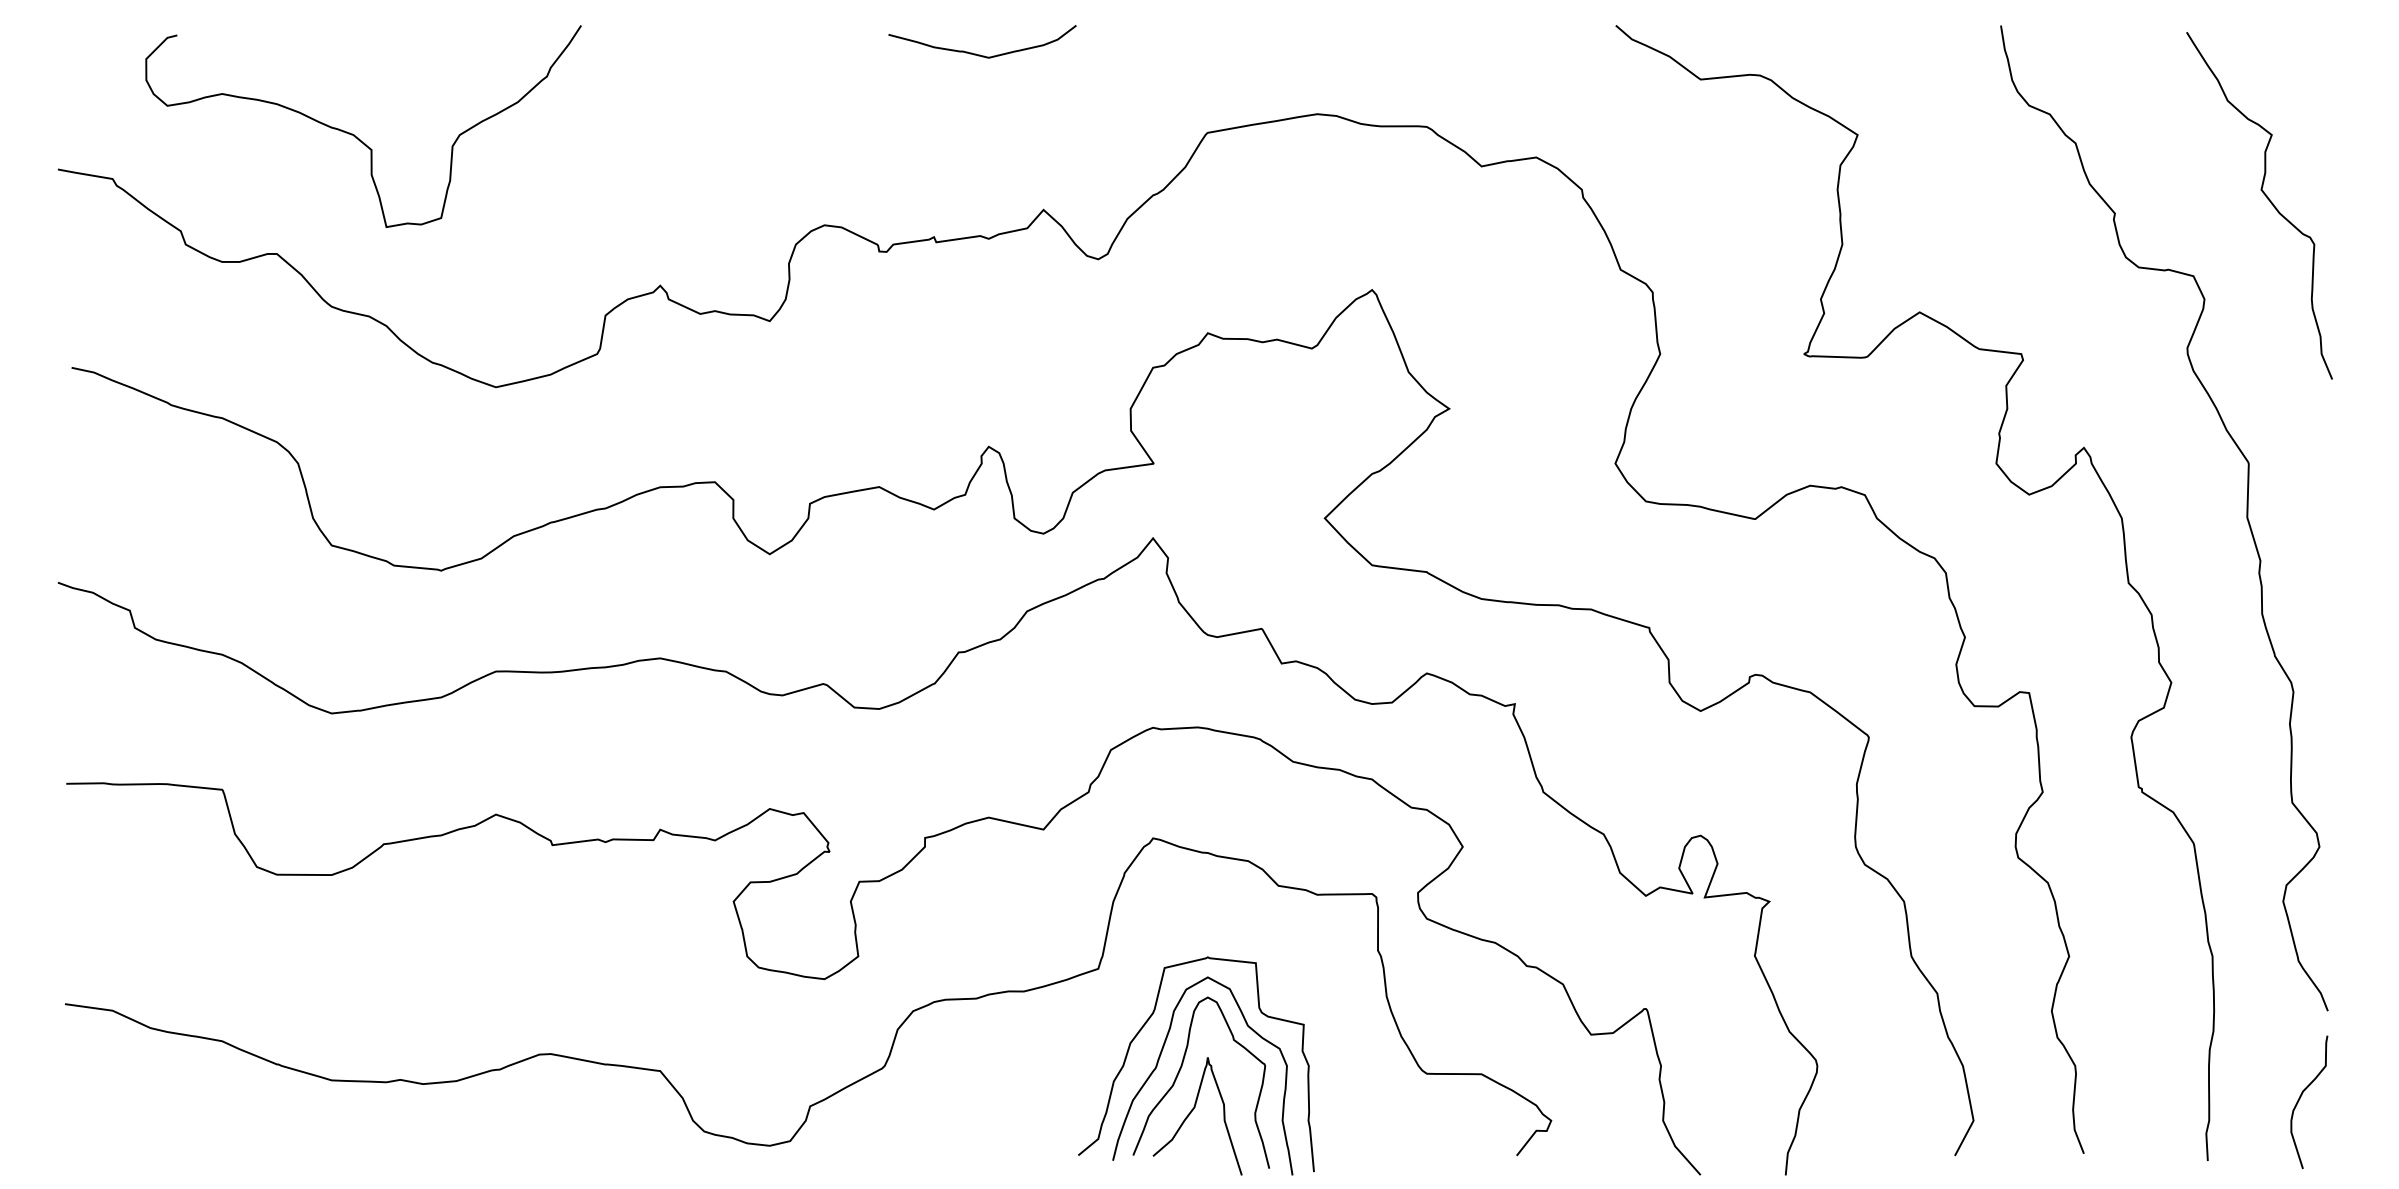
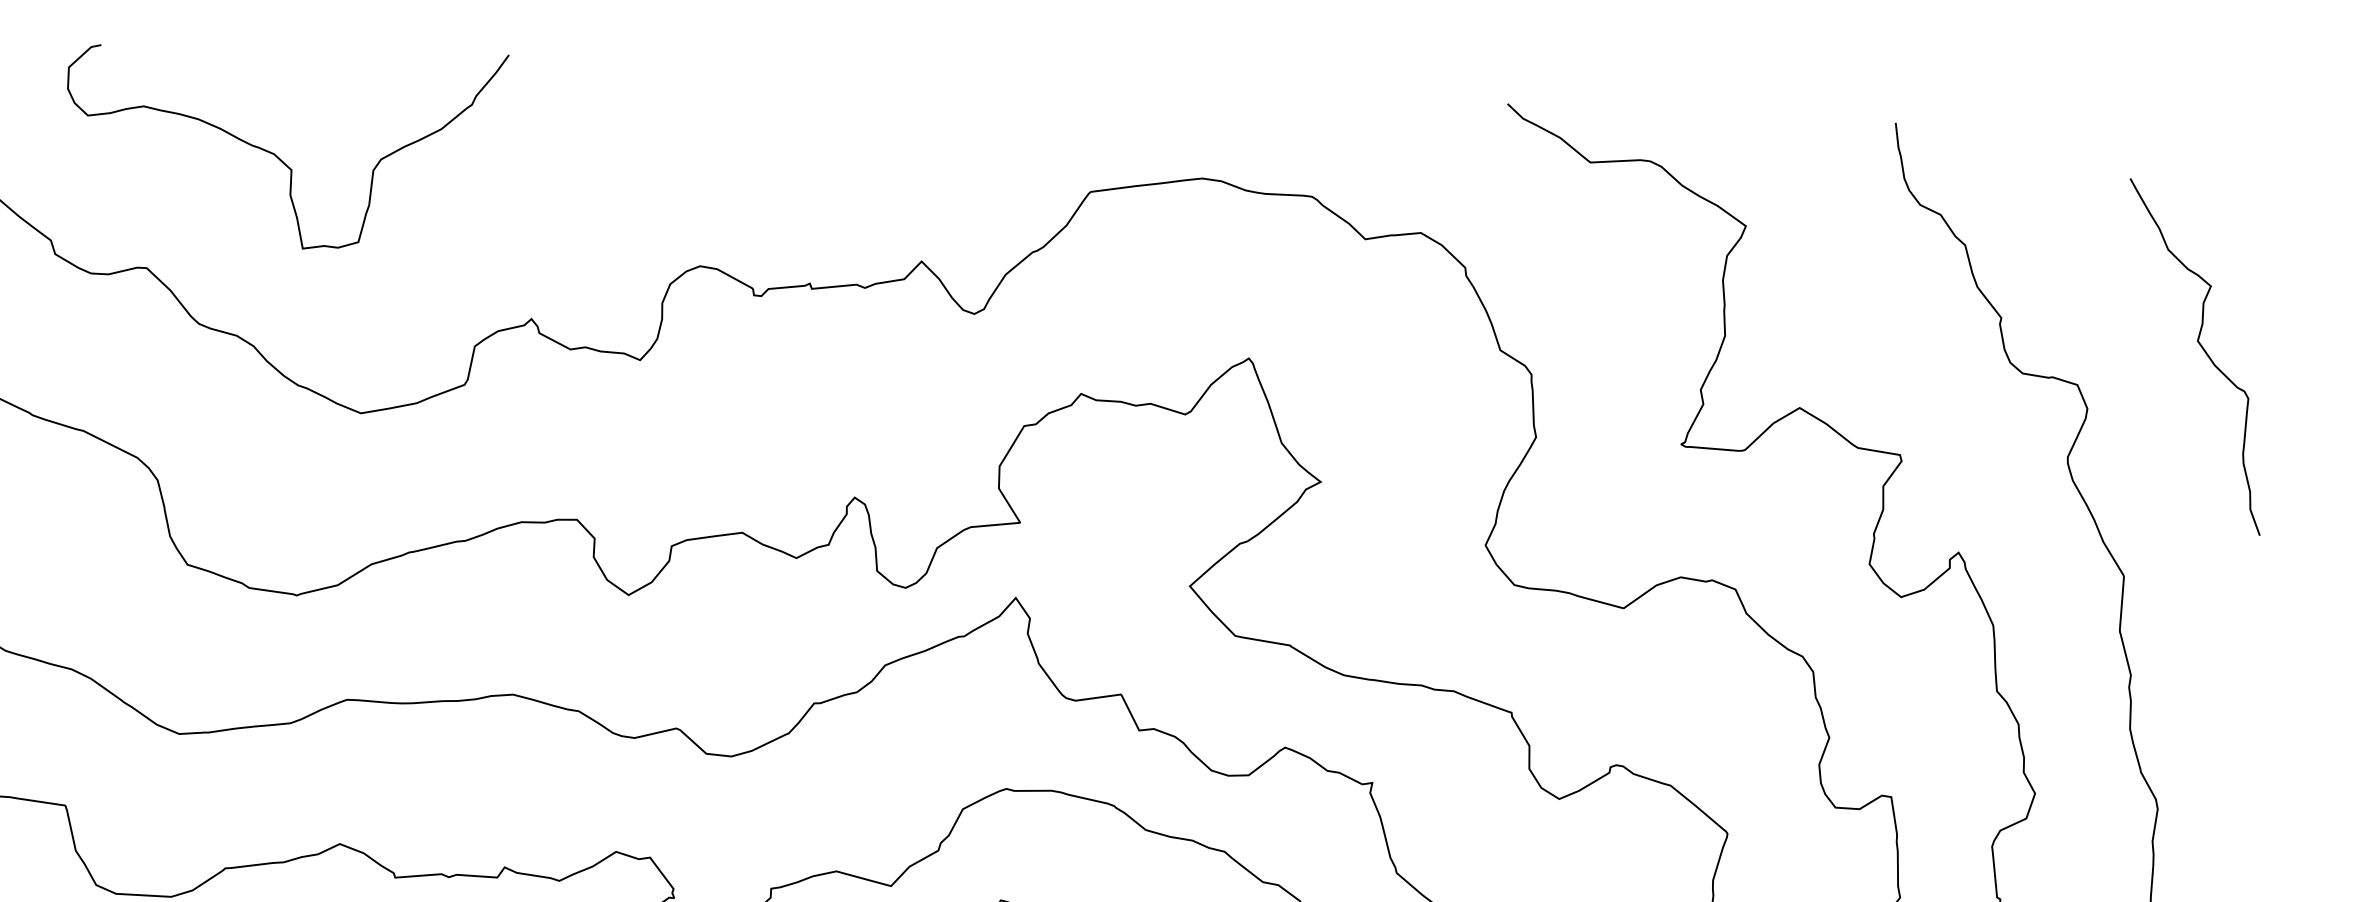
curve: (980, 54) -> (865, 101), removed
curve: (354, 134) -> (275, 153), moved
curve: (2267, 199) -> (2203, 351), moved

